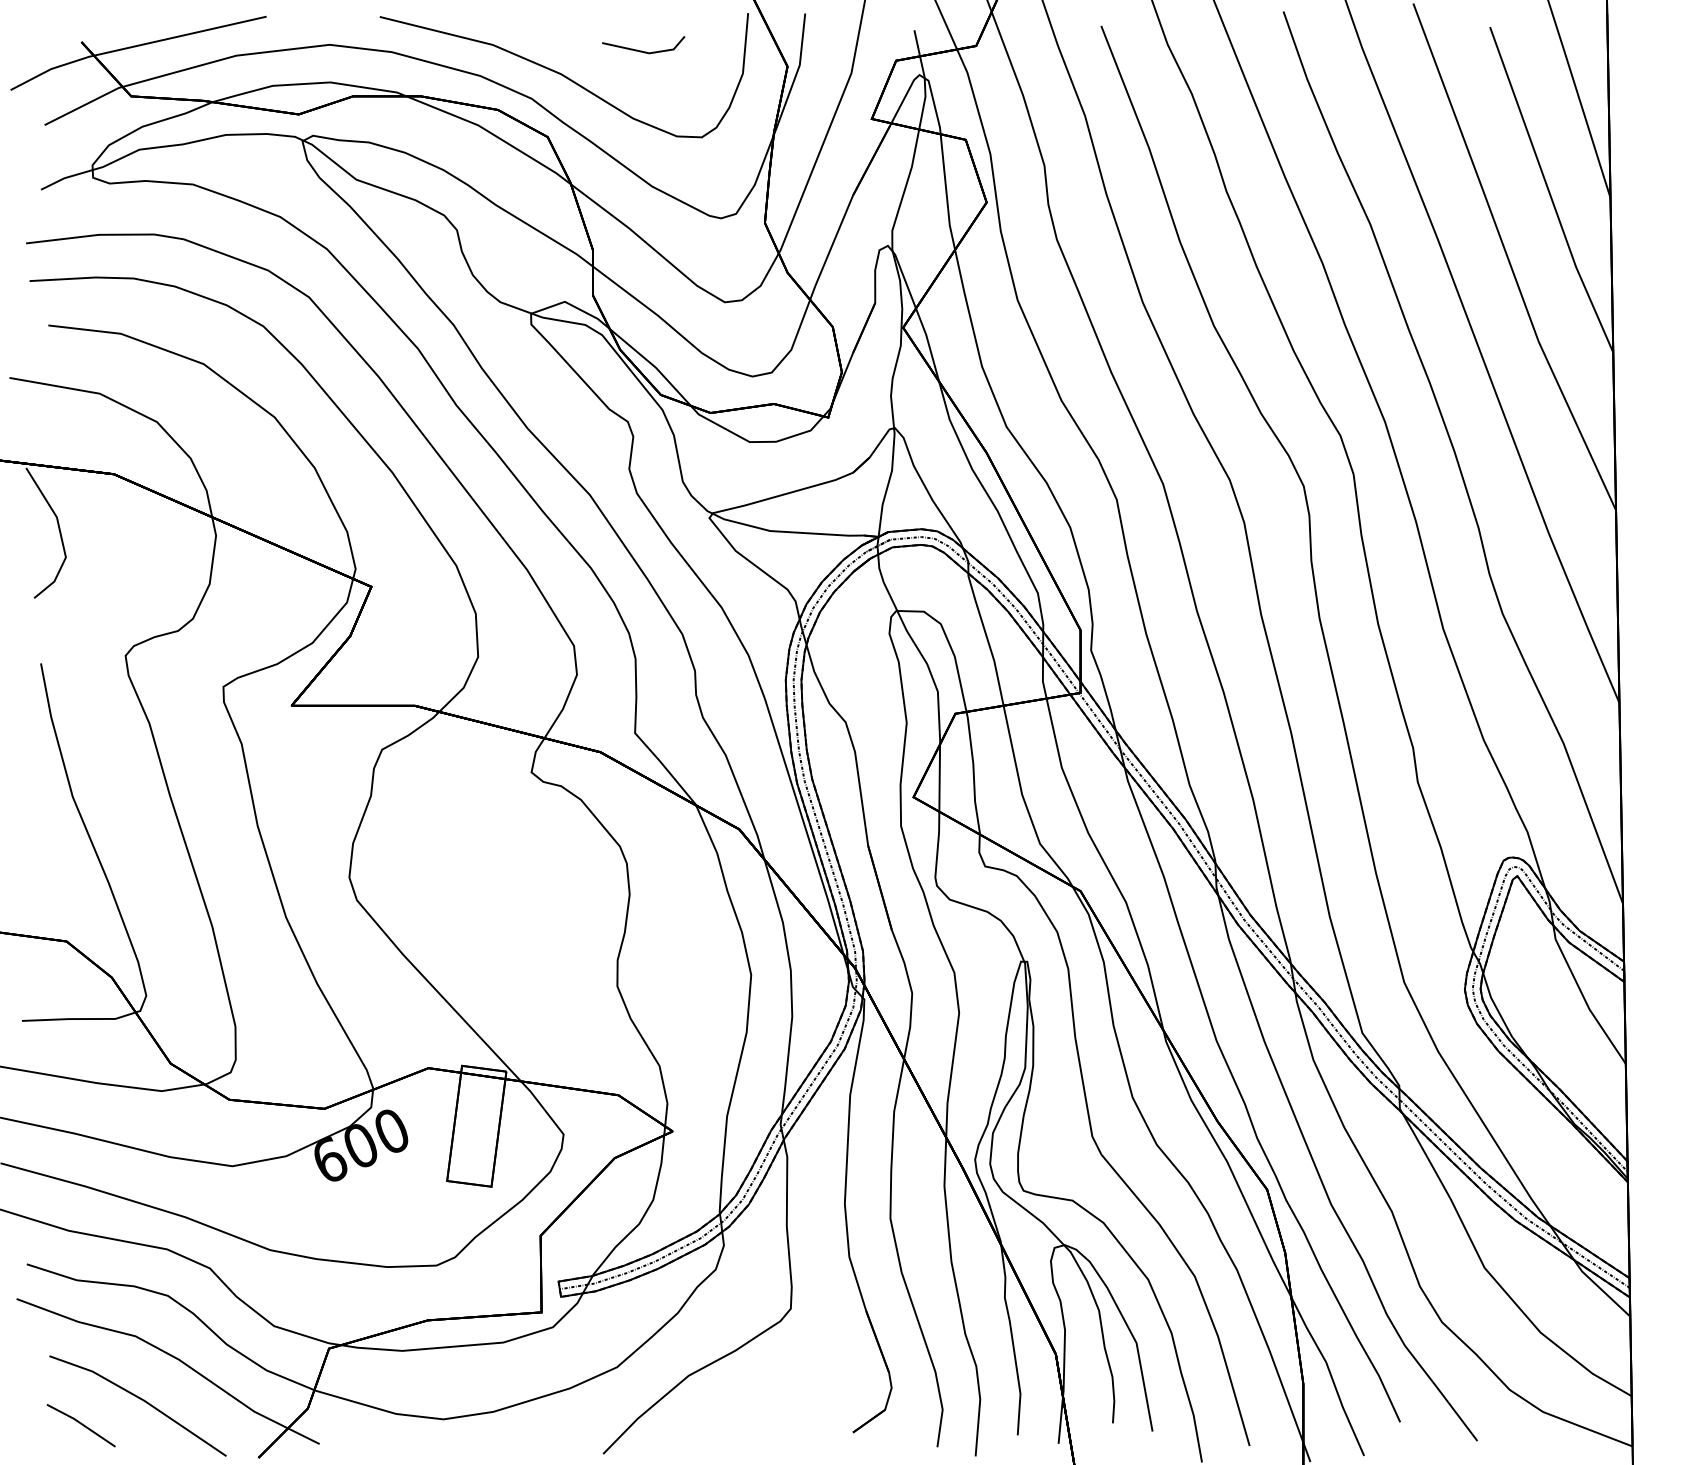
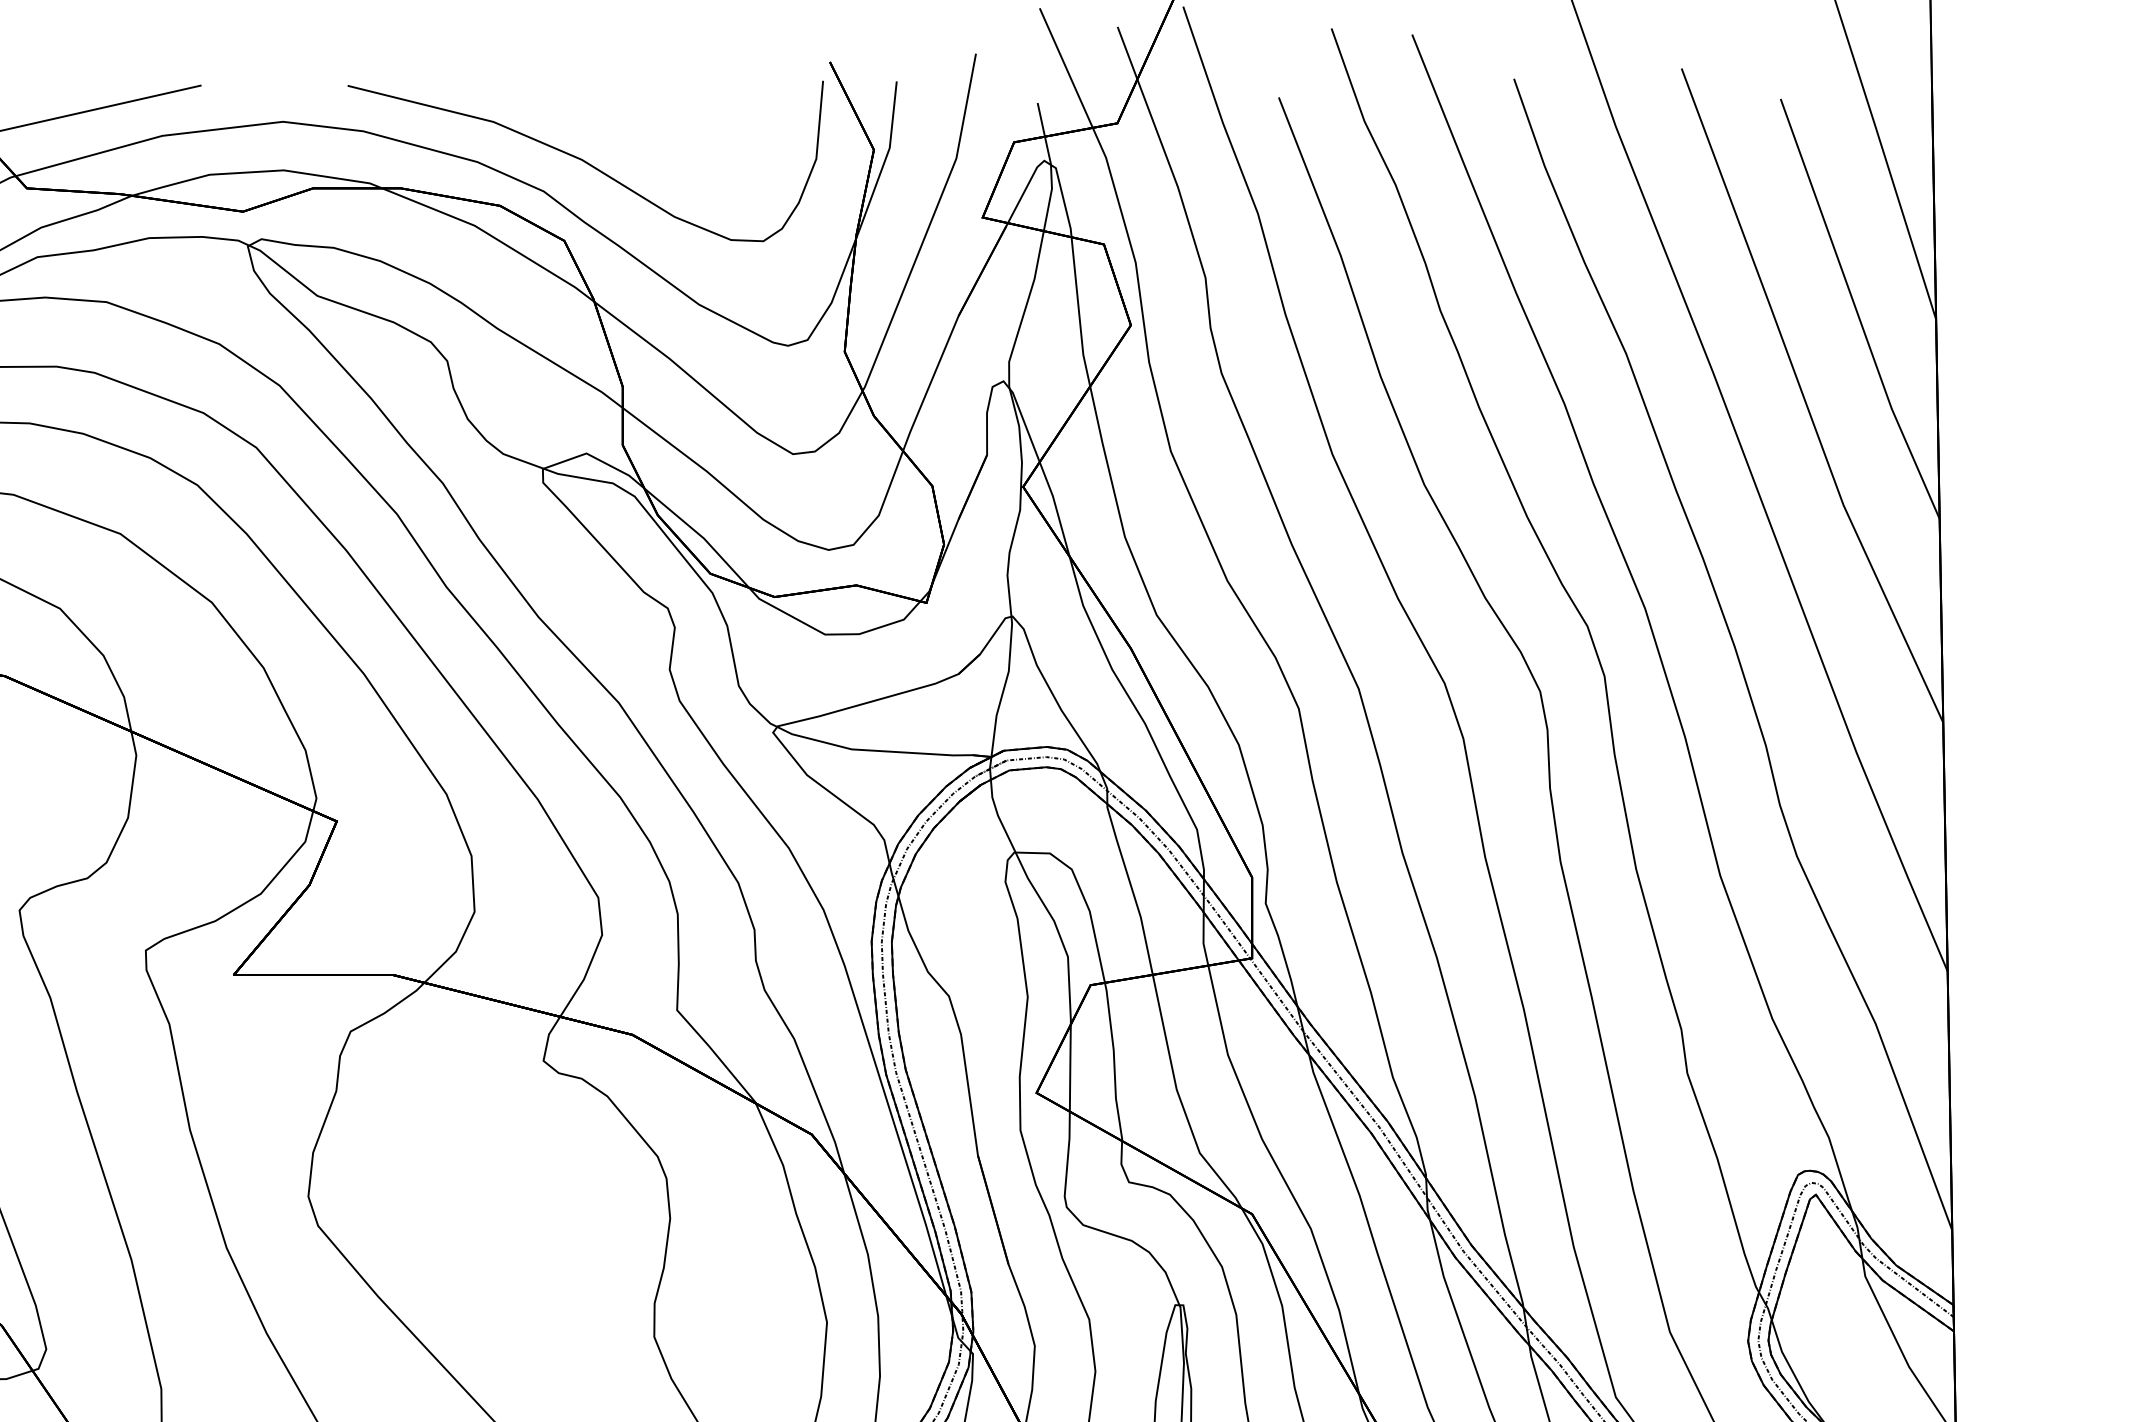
line: (642, 50) -> (686, 129), removed

